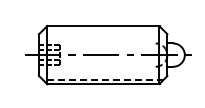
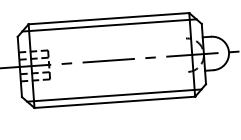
line: (102, 30) -> (108, 25), added
line: (103, 79) -> (114, 95), dashed -> solid

